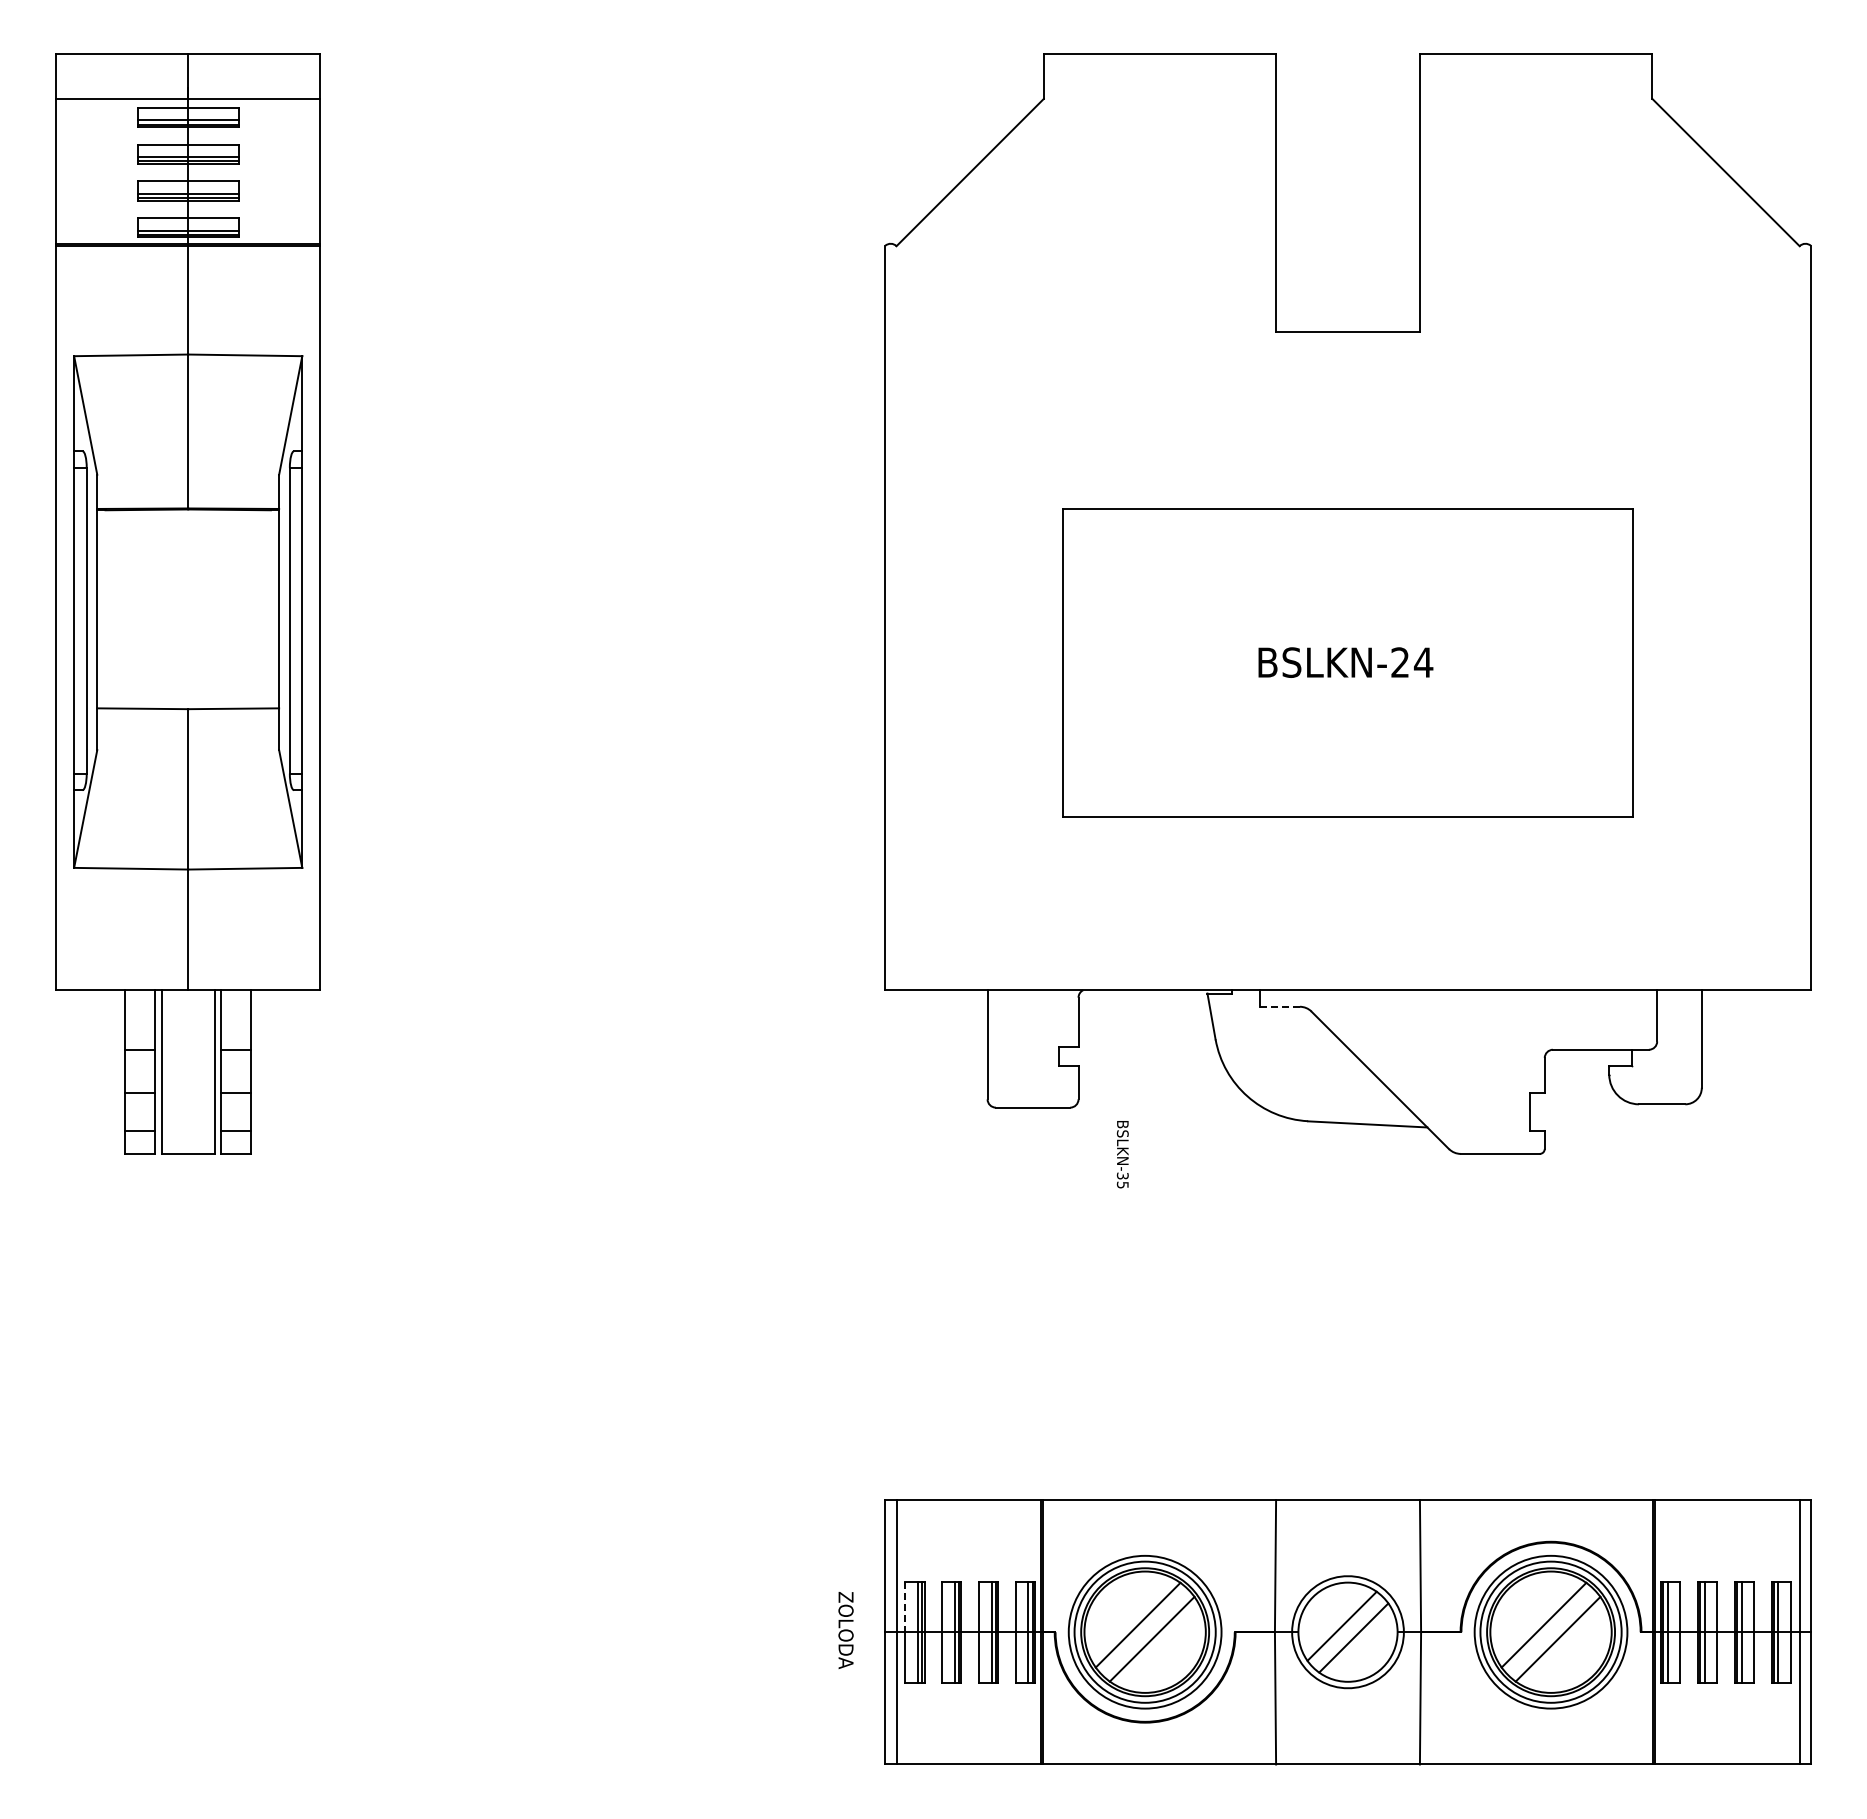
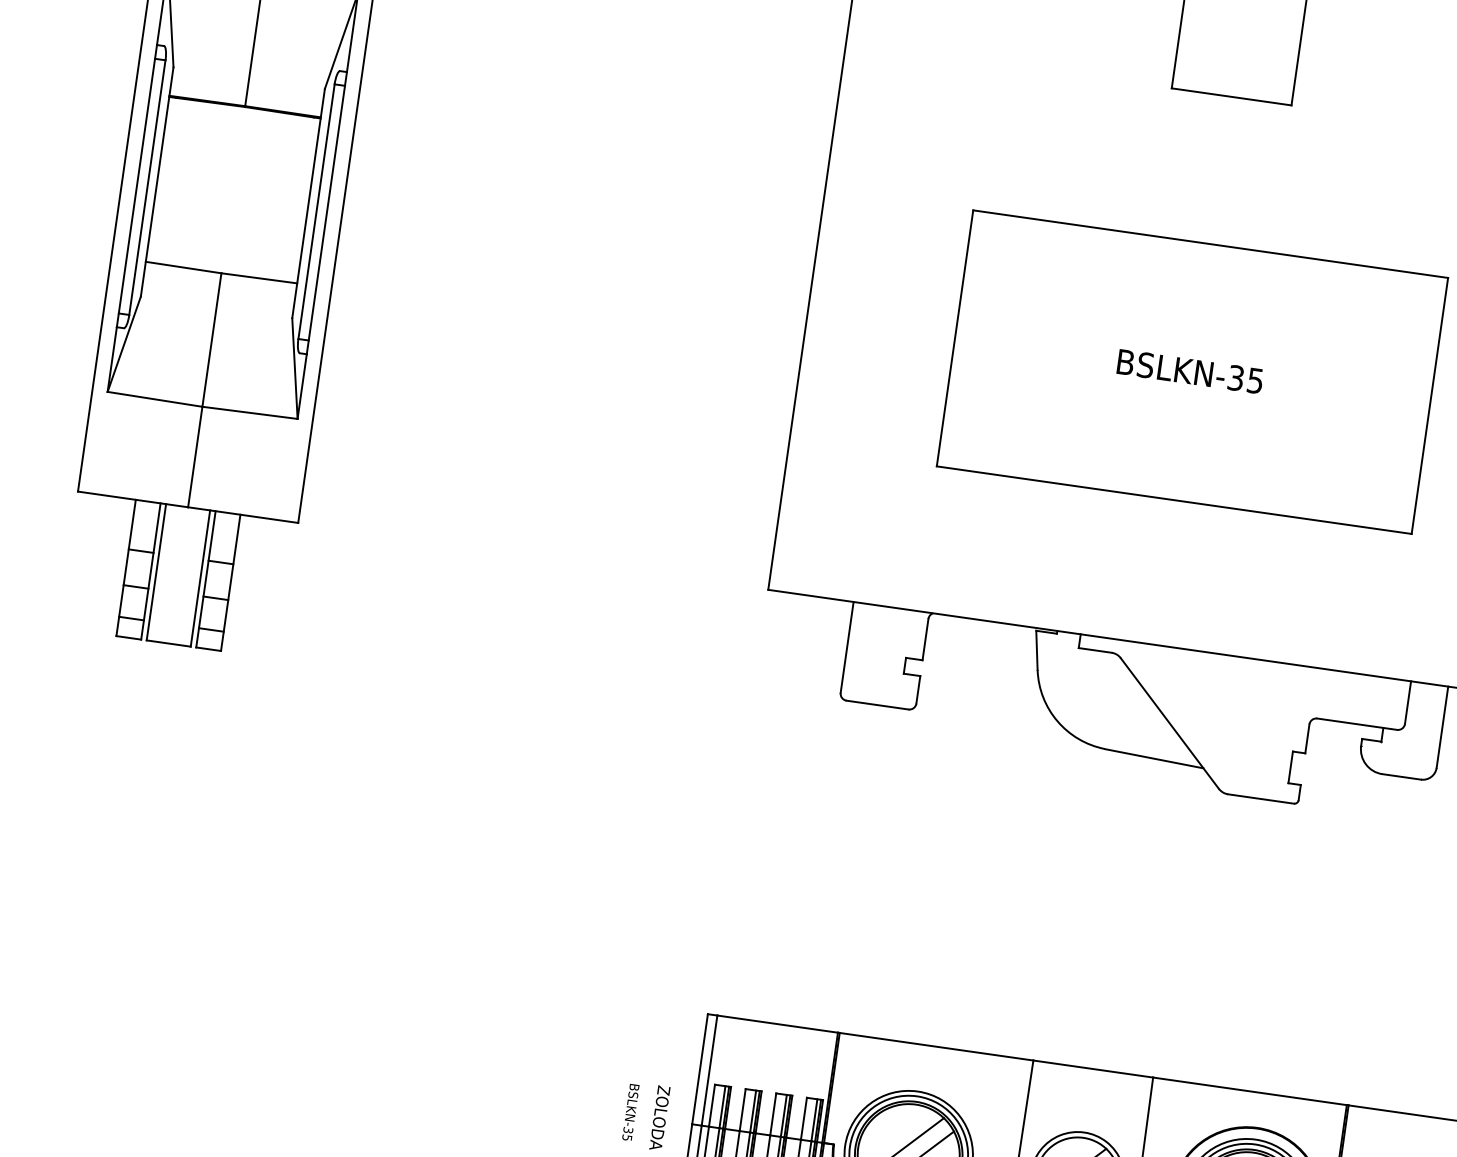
text: (1412, 662) -> (1246, 379), BSLKN-24 -> BSLKN-35
line: (1280, 1006) -> (1095, 650), dashed -> solid
text: (1122, 1154) -> (630, 1112), moved
line: (905, 1607) -> (712, 1106), dashed -> solid

